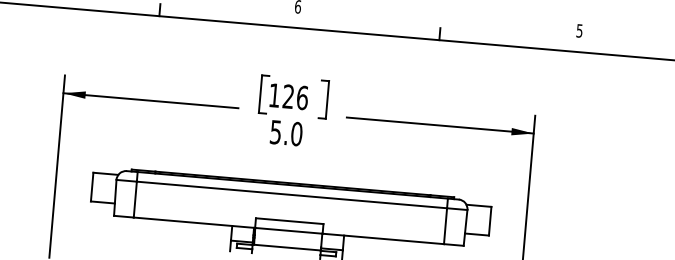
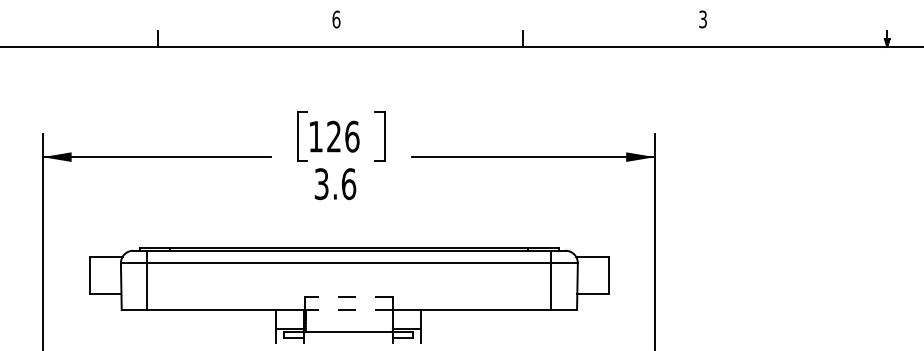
text: (579, 30) -> (702, 18), 5 -> 3
text: (286, 132) -> (335, 183), 5.0 -> 3.6
line: (289, 221) -> (349, 297), solid -> dashed
line: (288, 231) -> (349, 310), solid -> dashed

